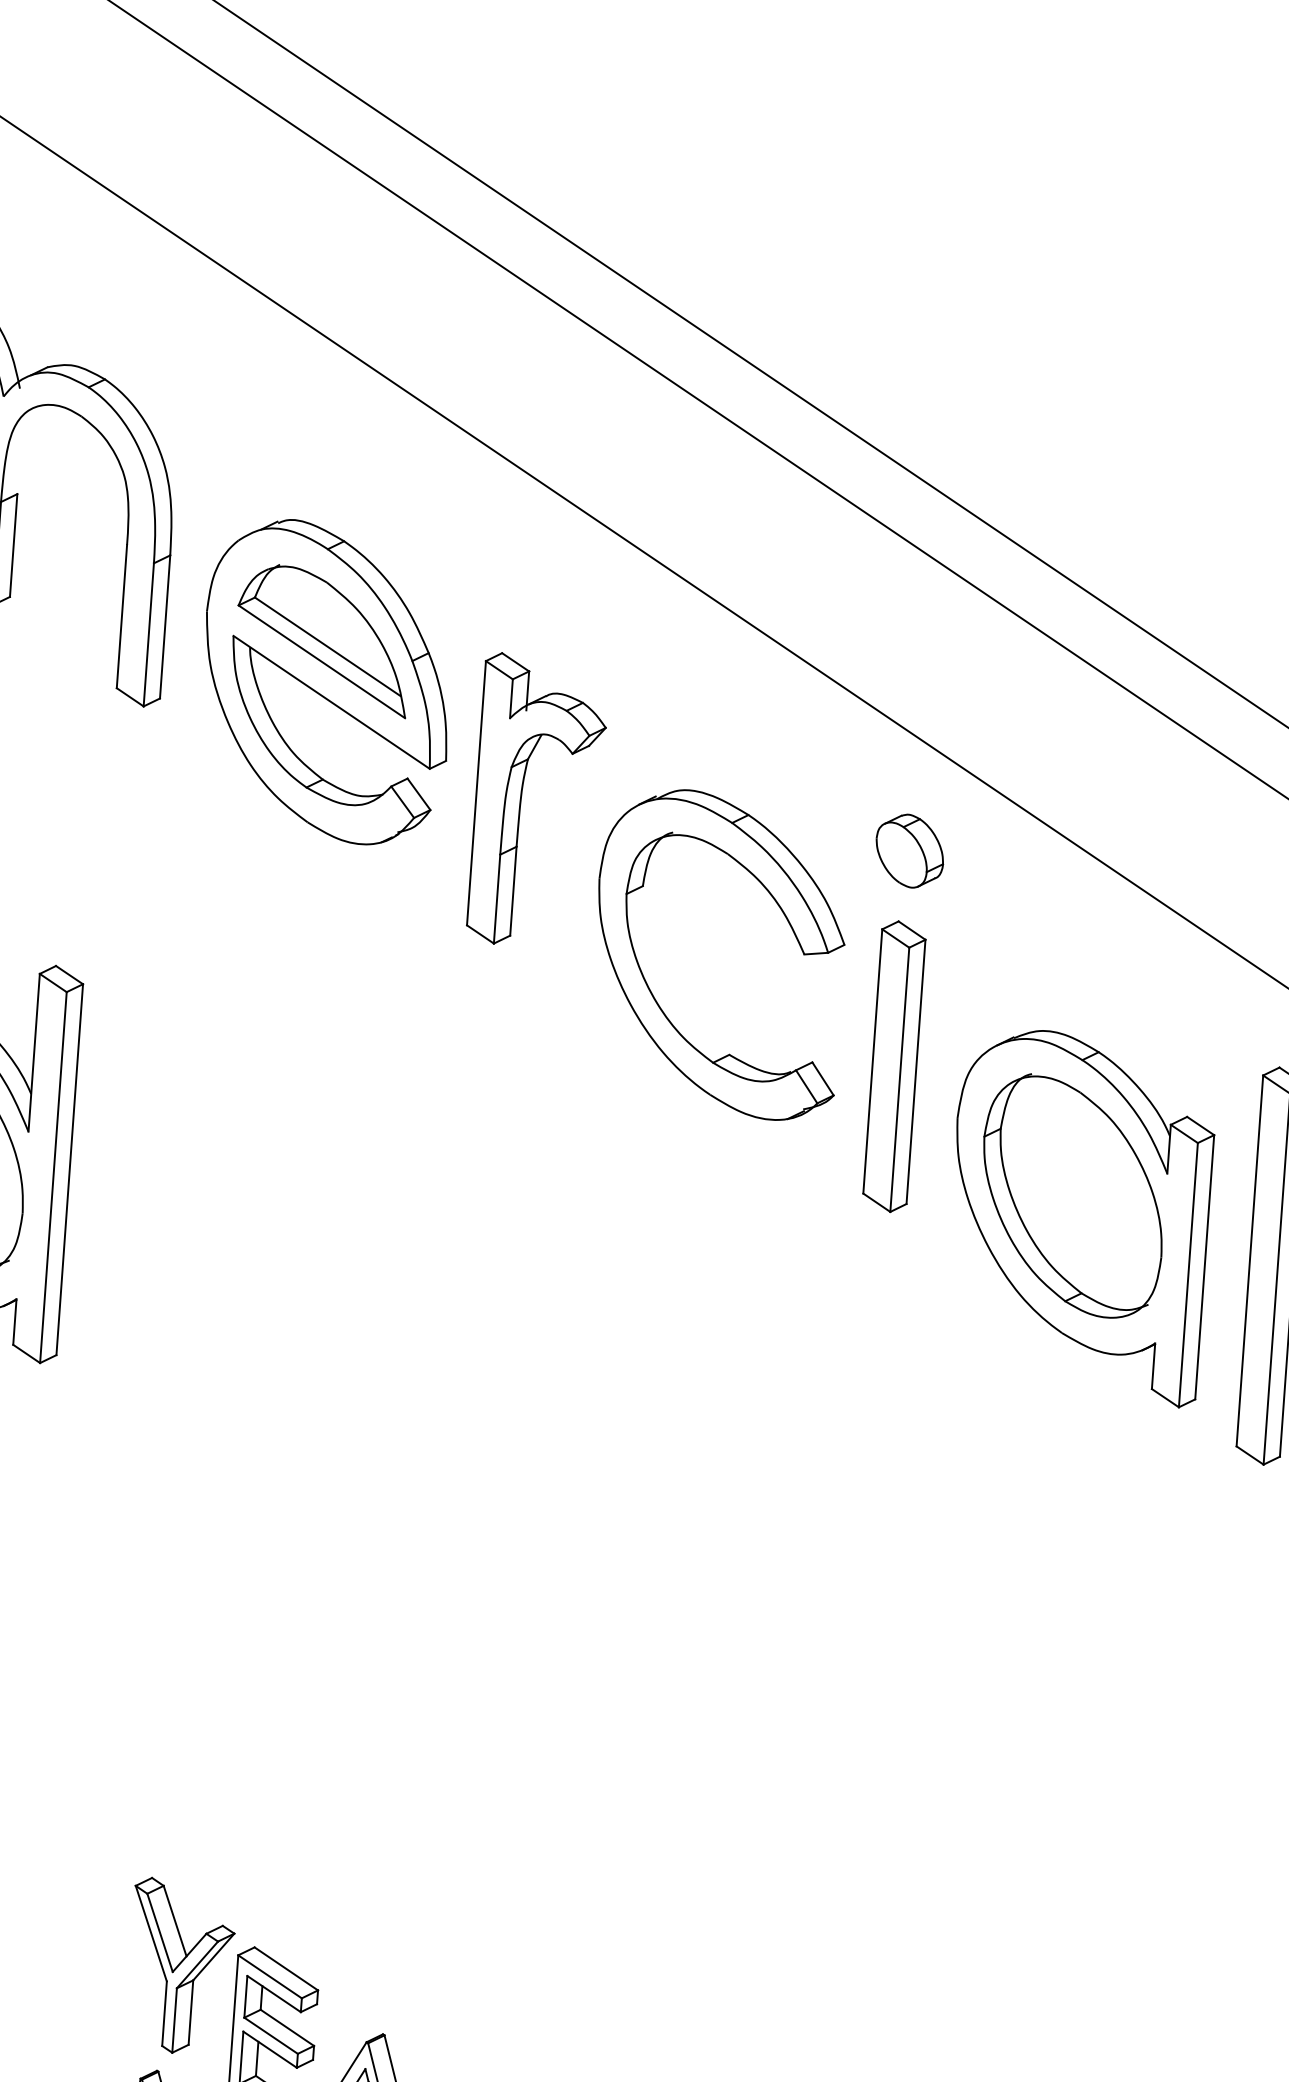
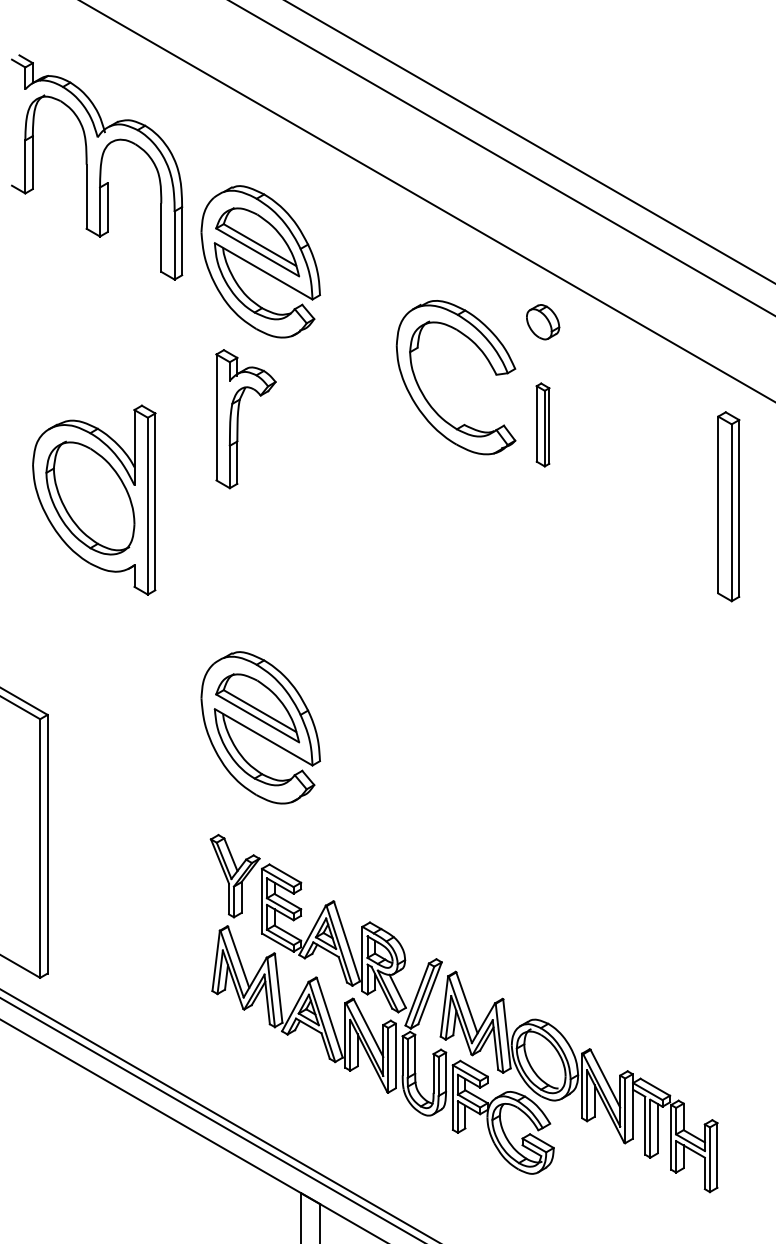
part: (522, 800) -> (238, 419), moved
part: (893, 1065) -> (542, 424), size x0.6
part: (1078, 1215) -> (635, 489), removed
part: (256, 1658) -> (260, 727), added

